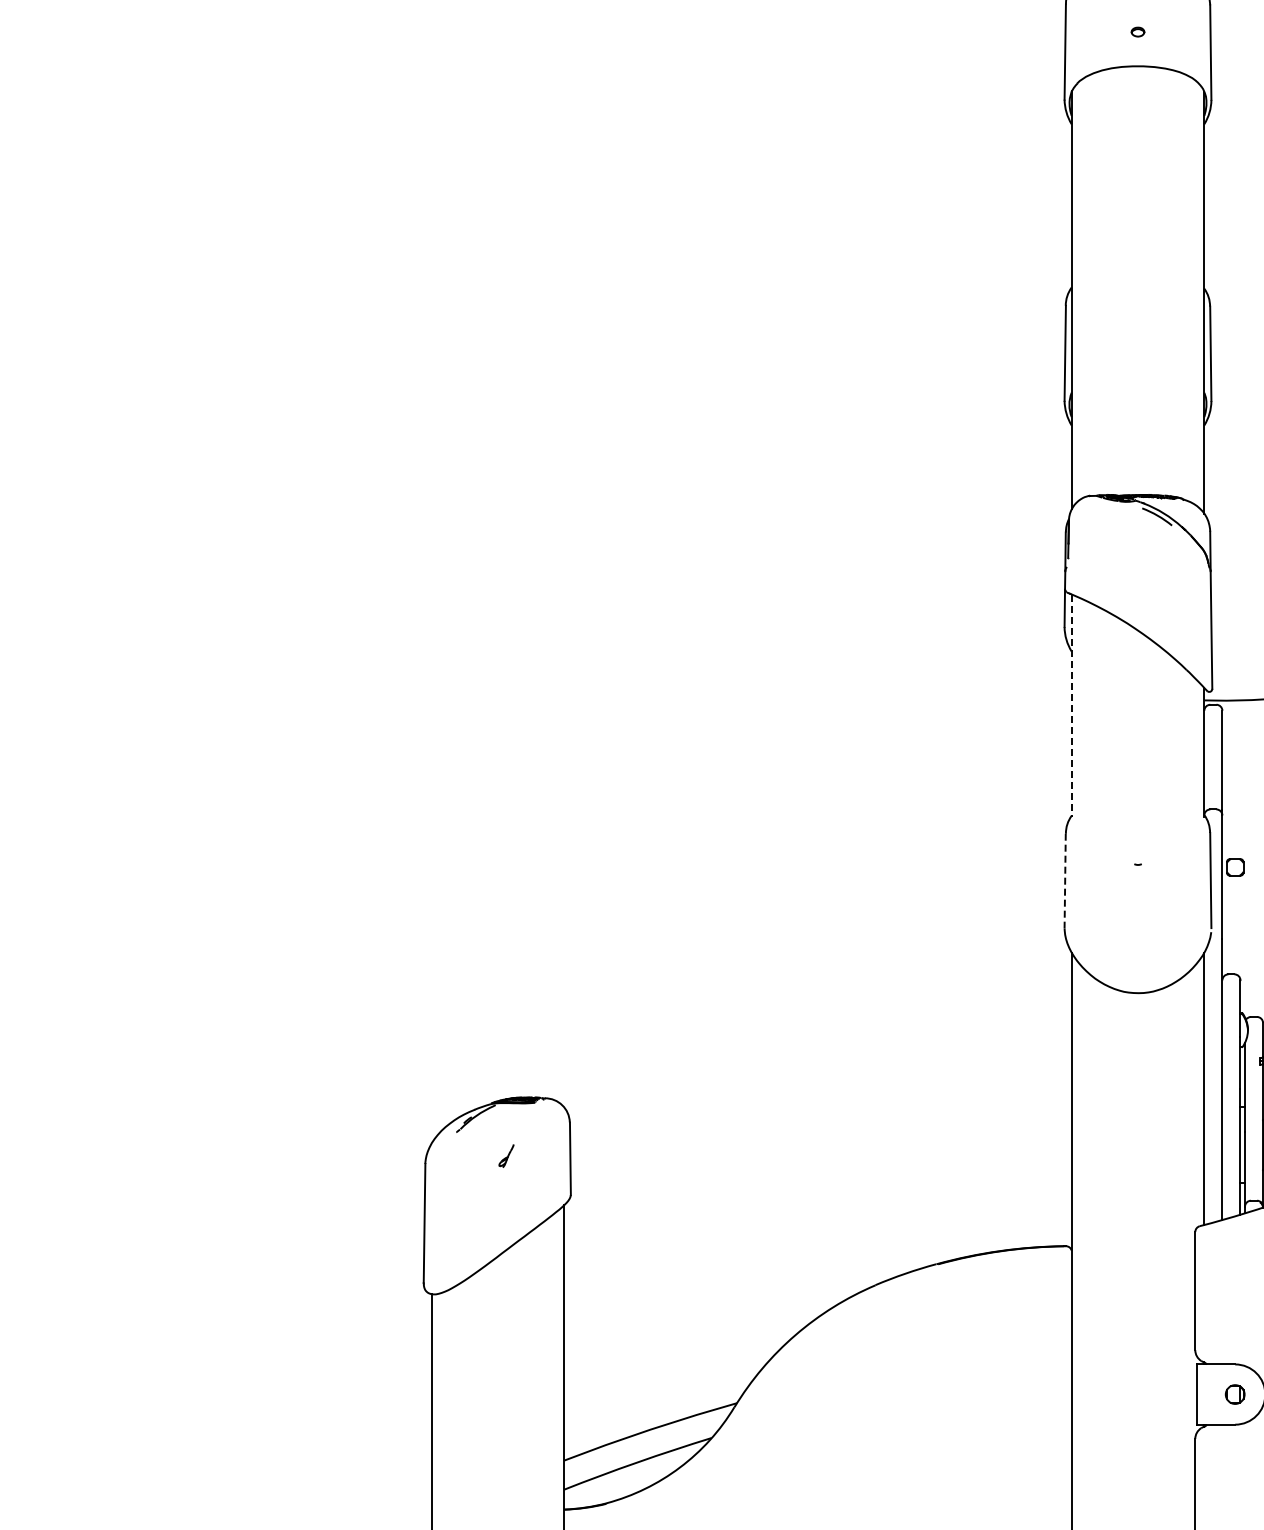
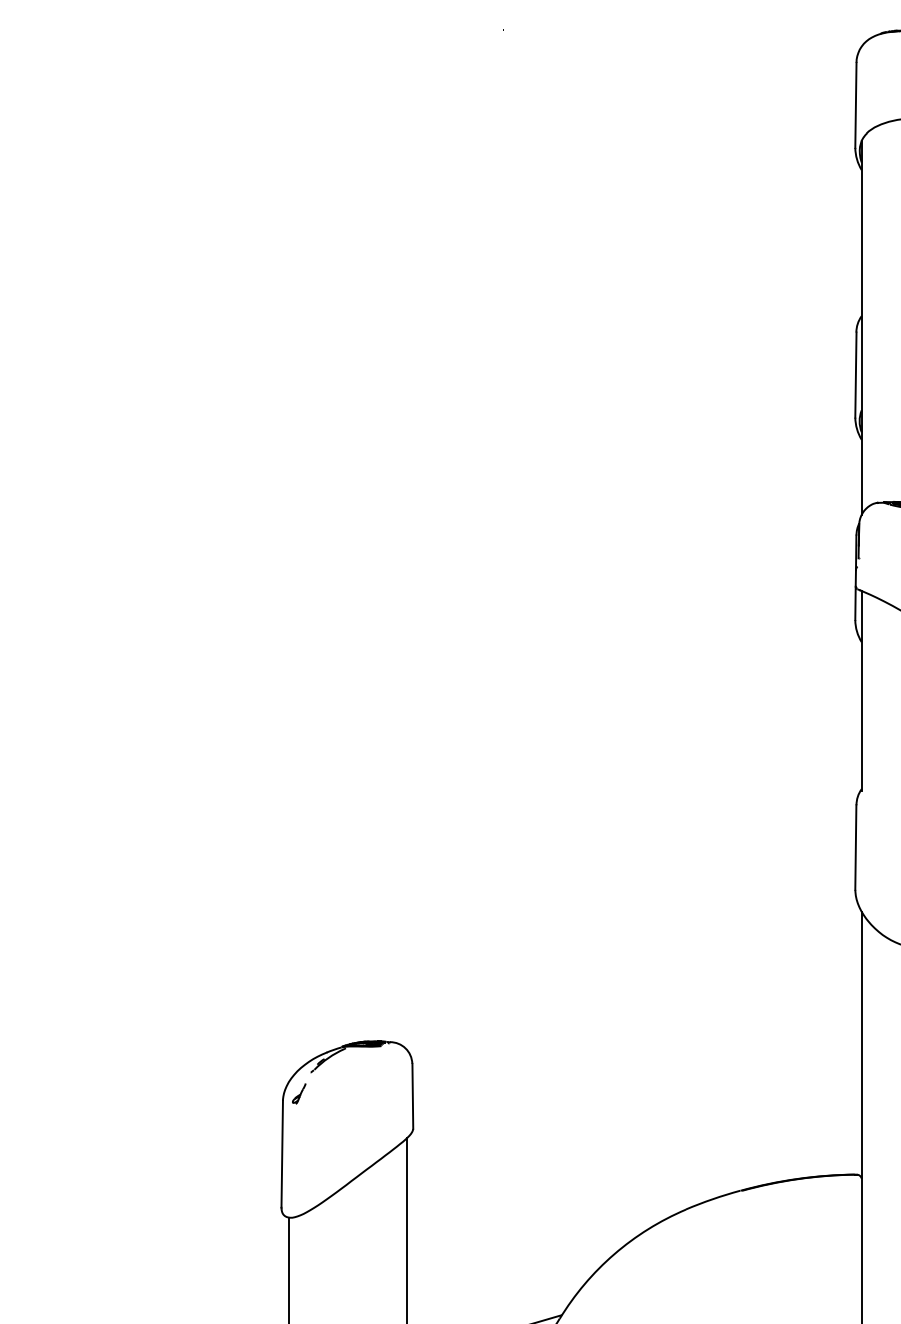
line: (1071, 706) -> (861, 691), dashed -> solid
line: (1065, 881) -> (856, 848), dashed -> solid
part: (506, 1155) -> (299, 1093), moved

